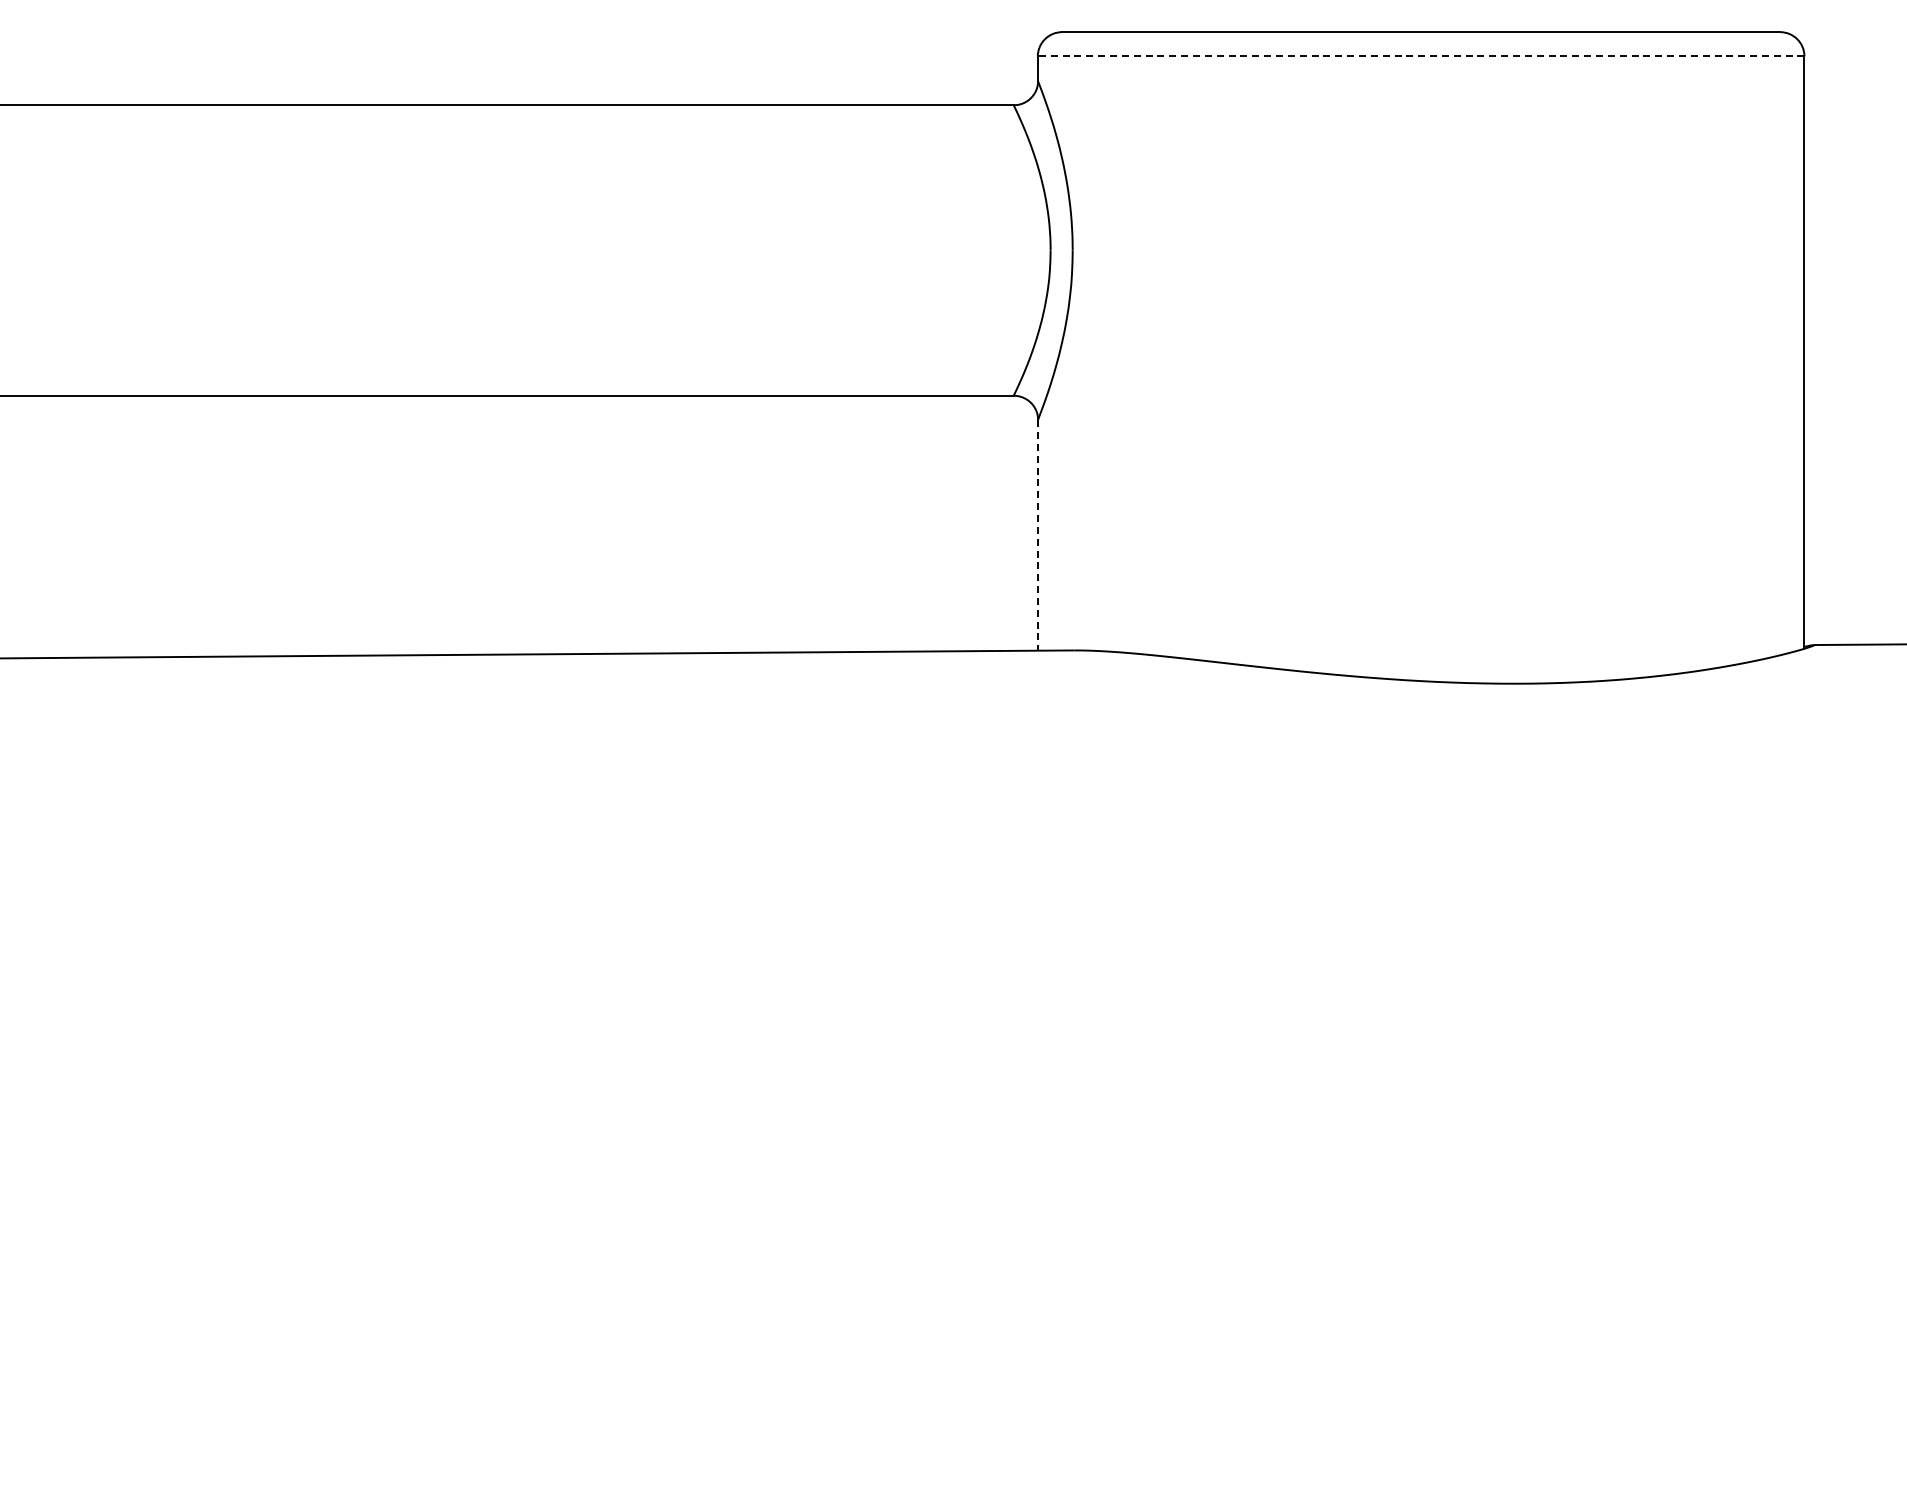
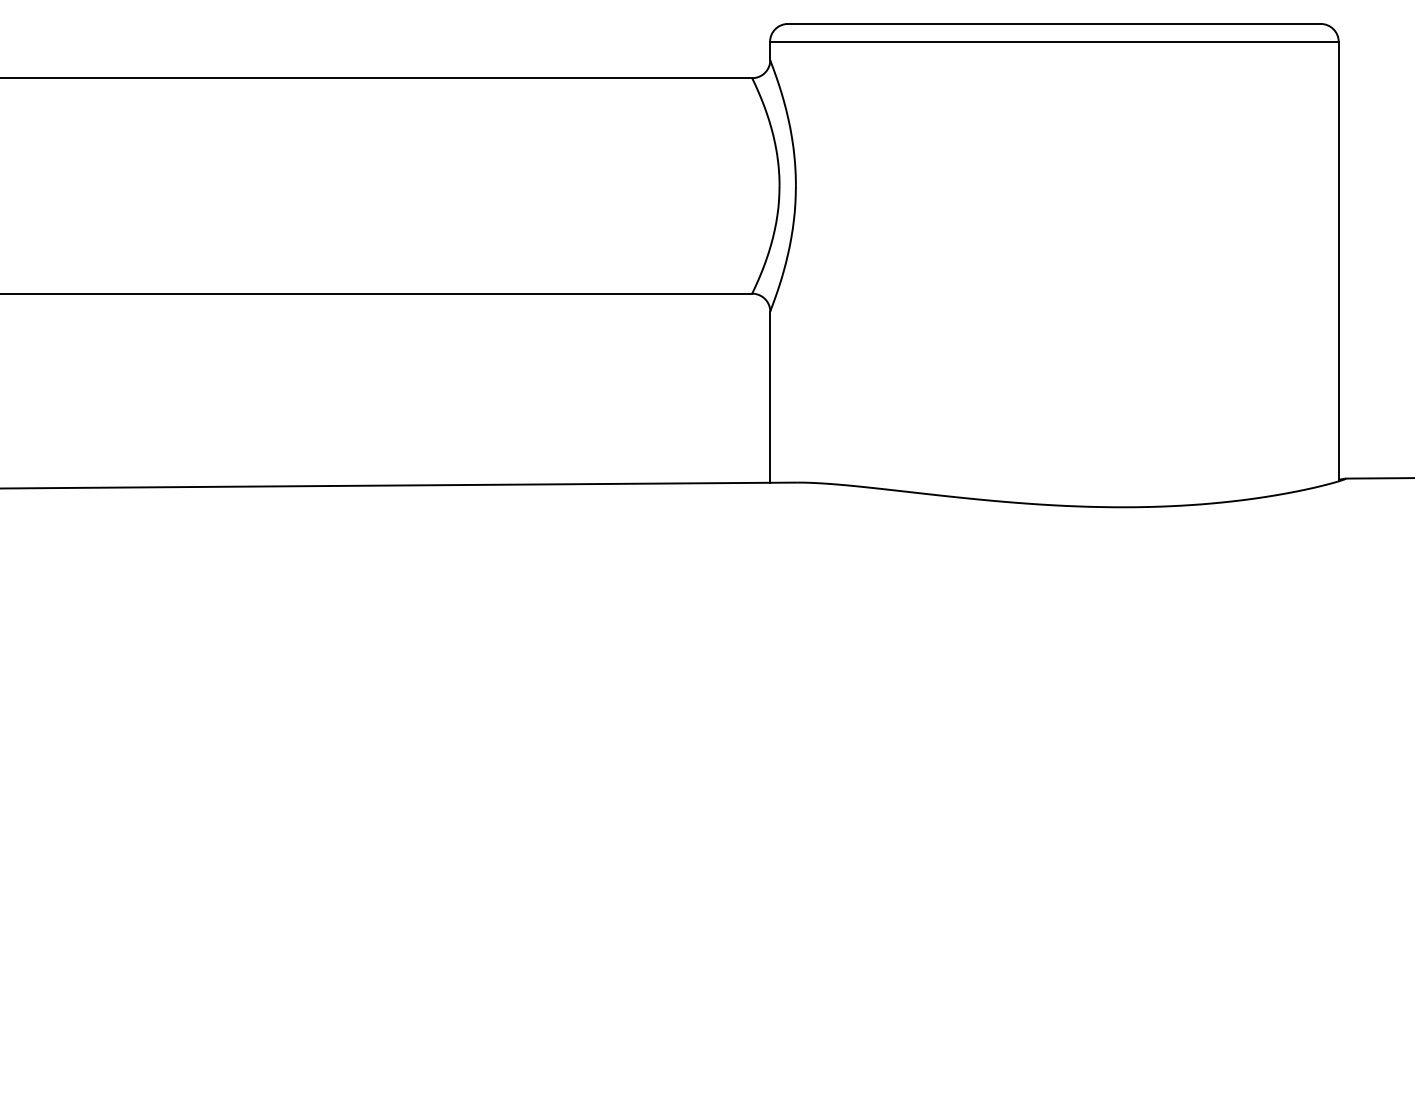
line: (1420, 56) -> (1053, 42), dashed -> solid
line: (1037, 535) -> (769, 397), dashed -> solid

